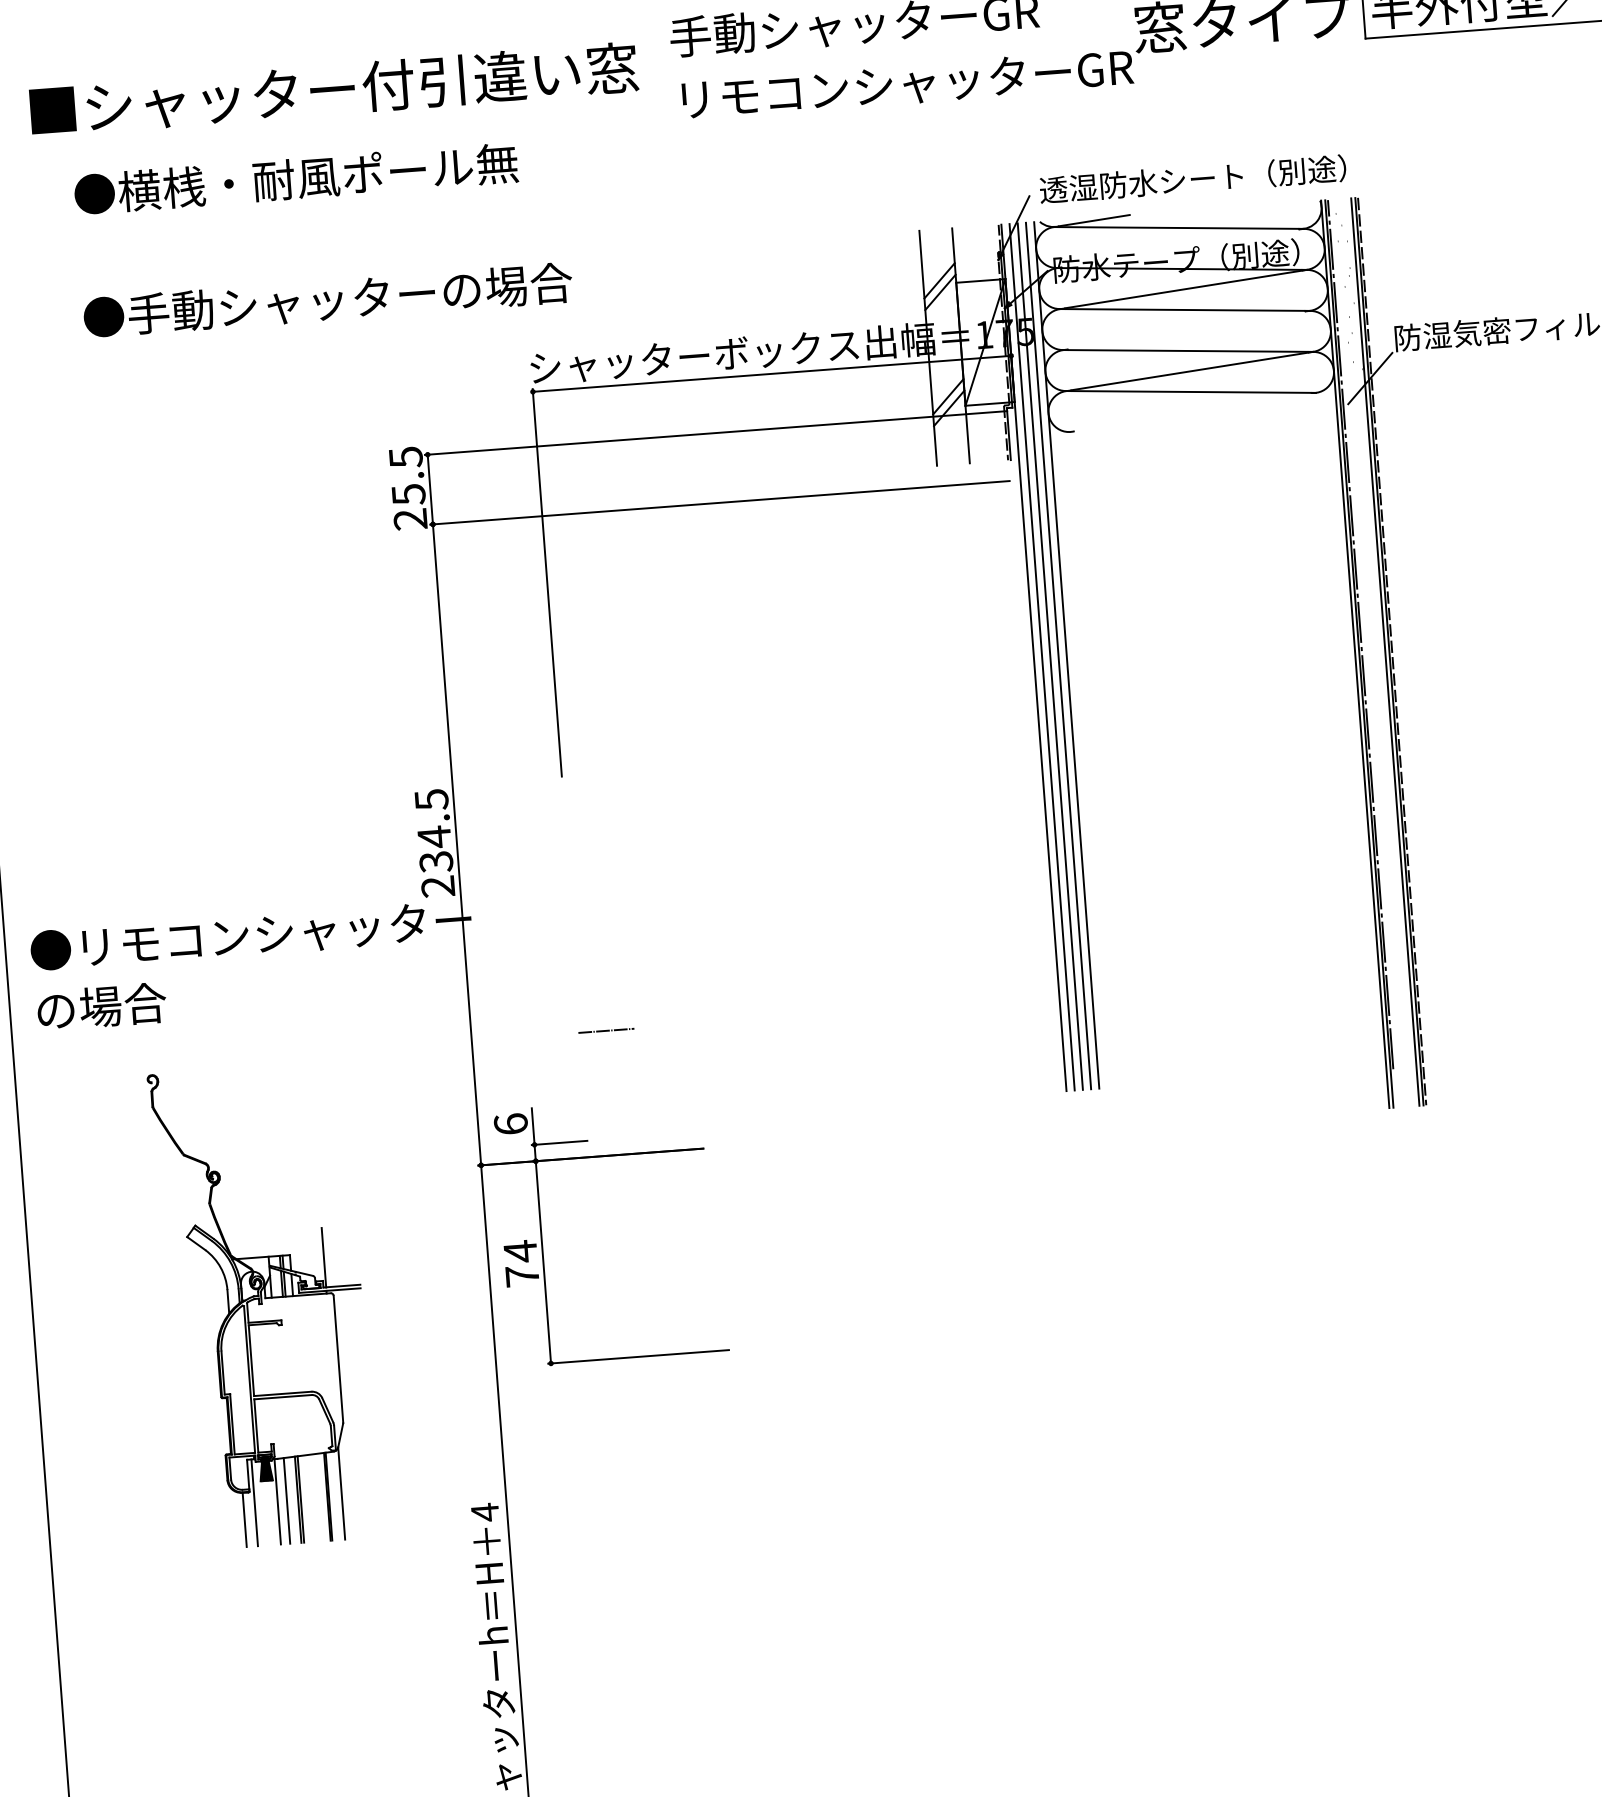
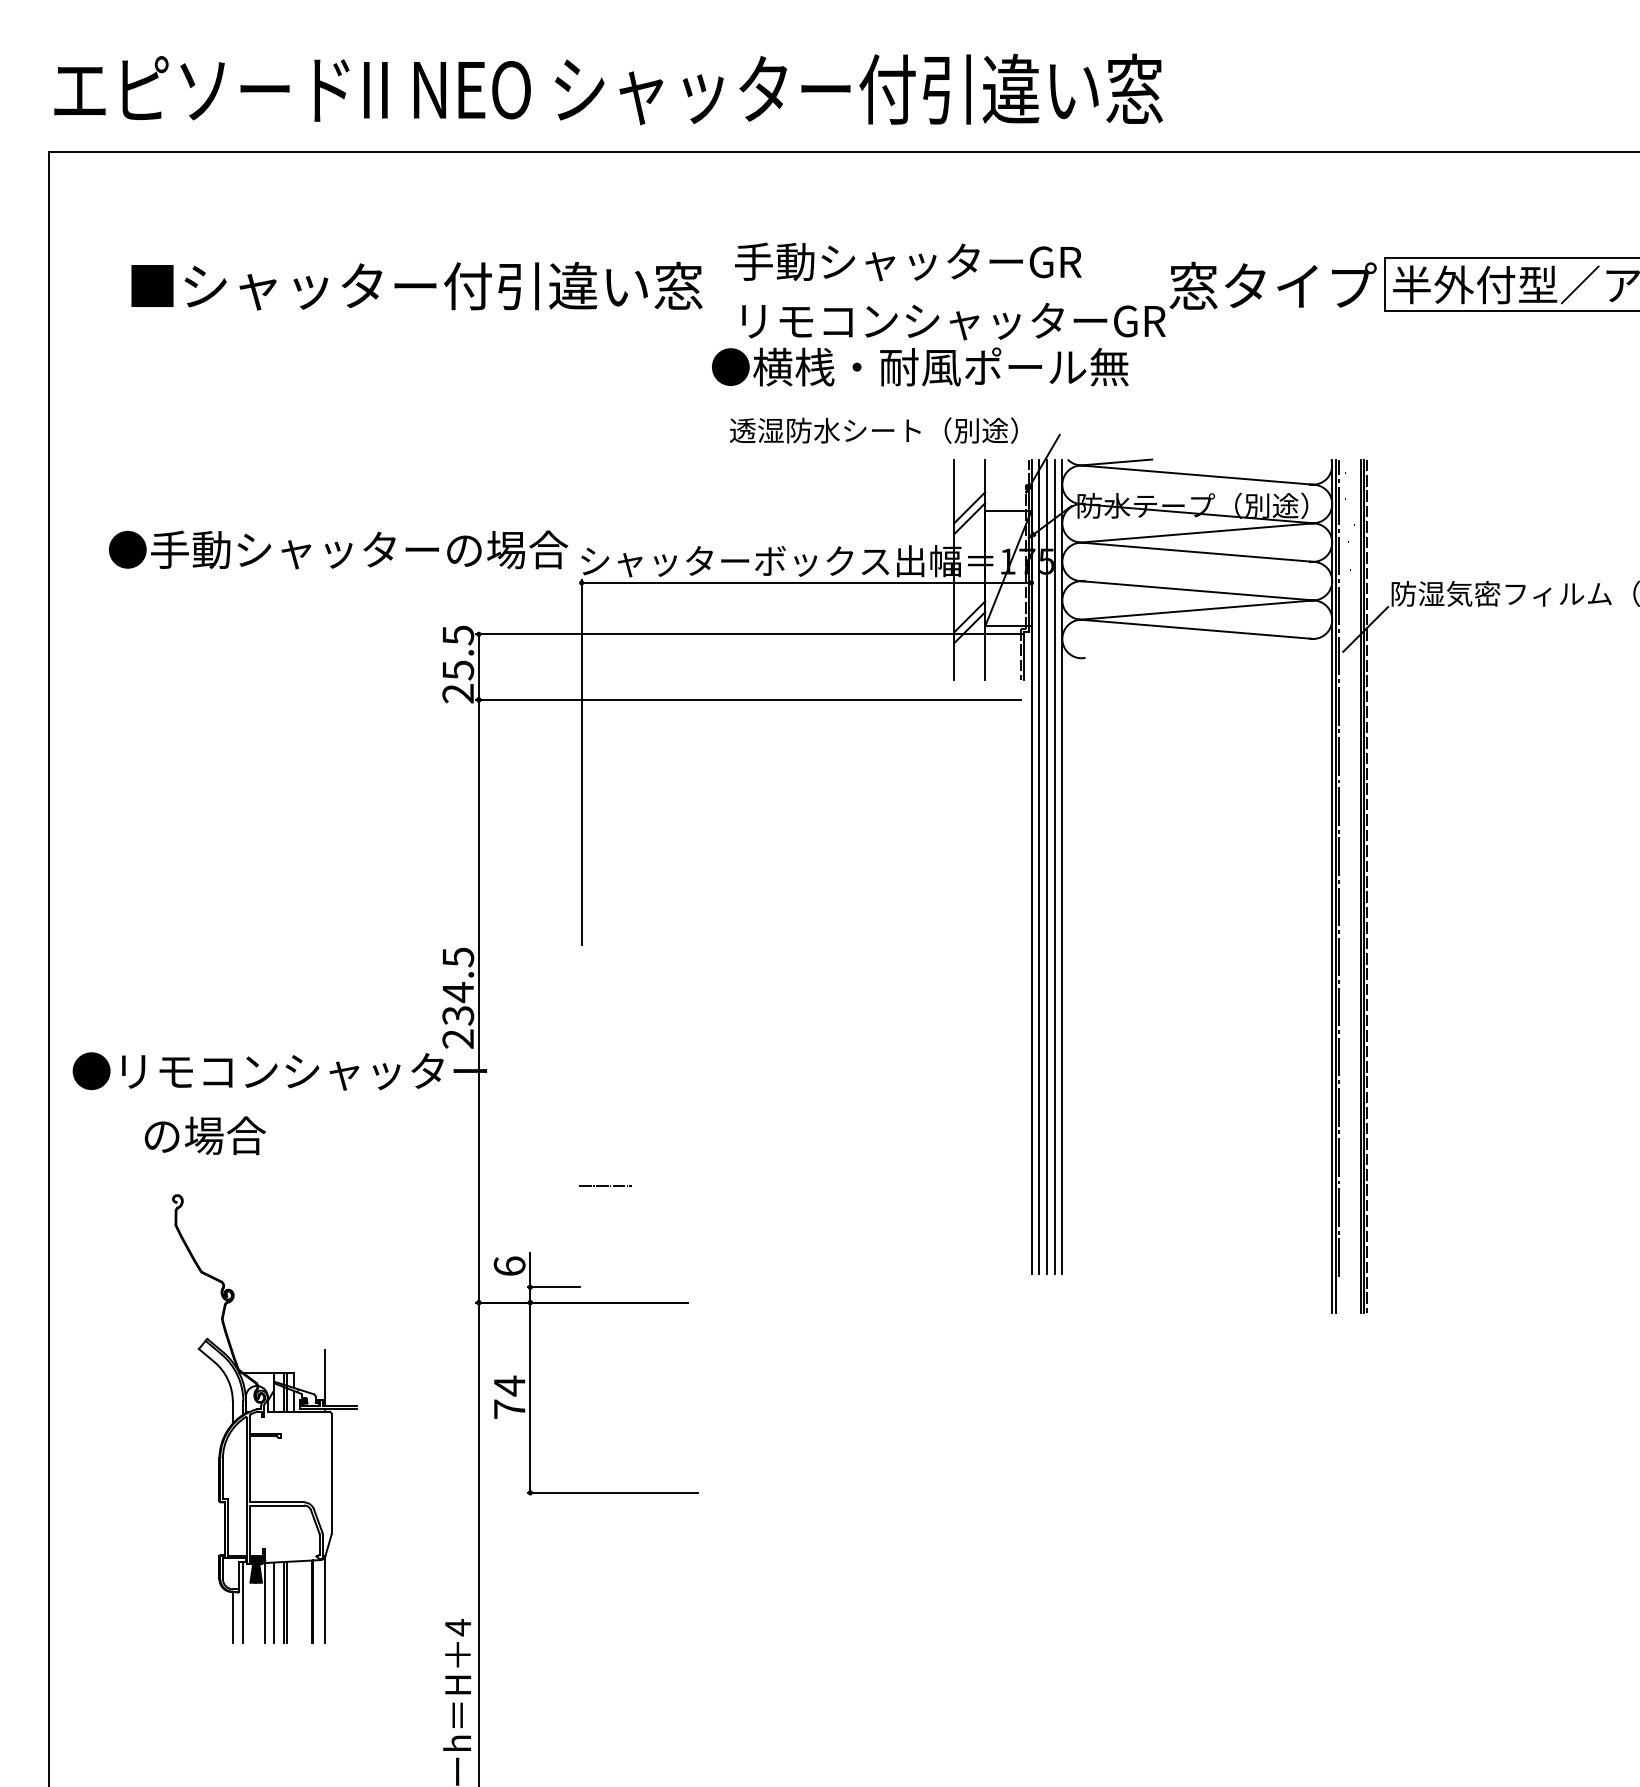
text: (296, 178) -> (920, 366), moved
text: (1192, 179) -> (873, 430), moved
text: (328, 299) -> (338, 549), moved
text: (100, 1006) -> (204, 1135), moved

